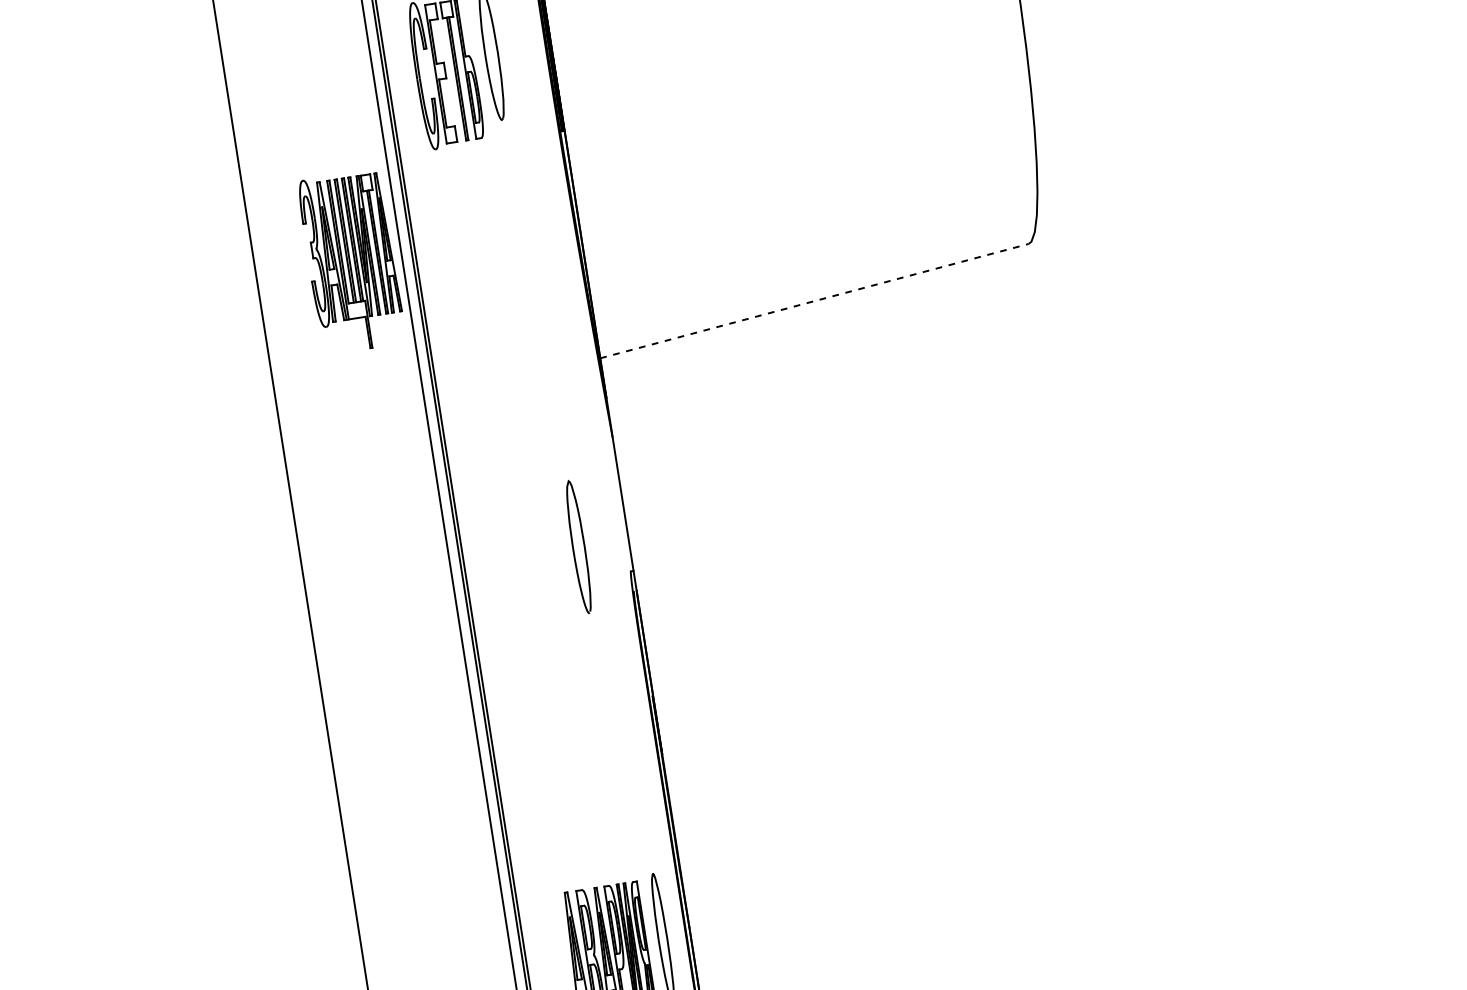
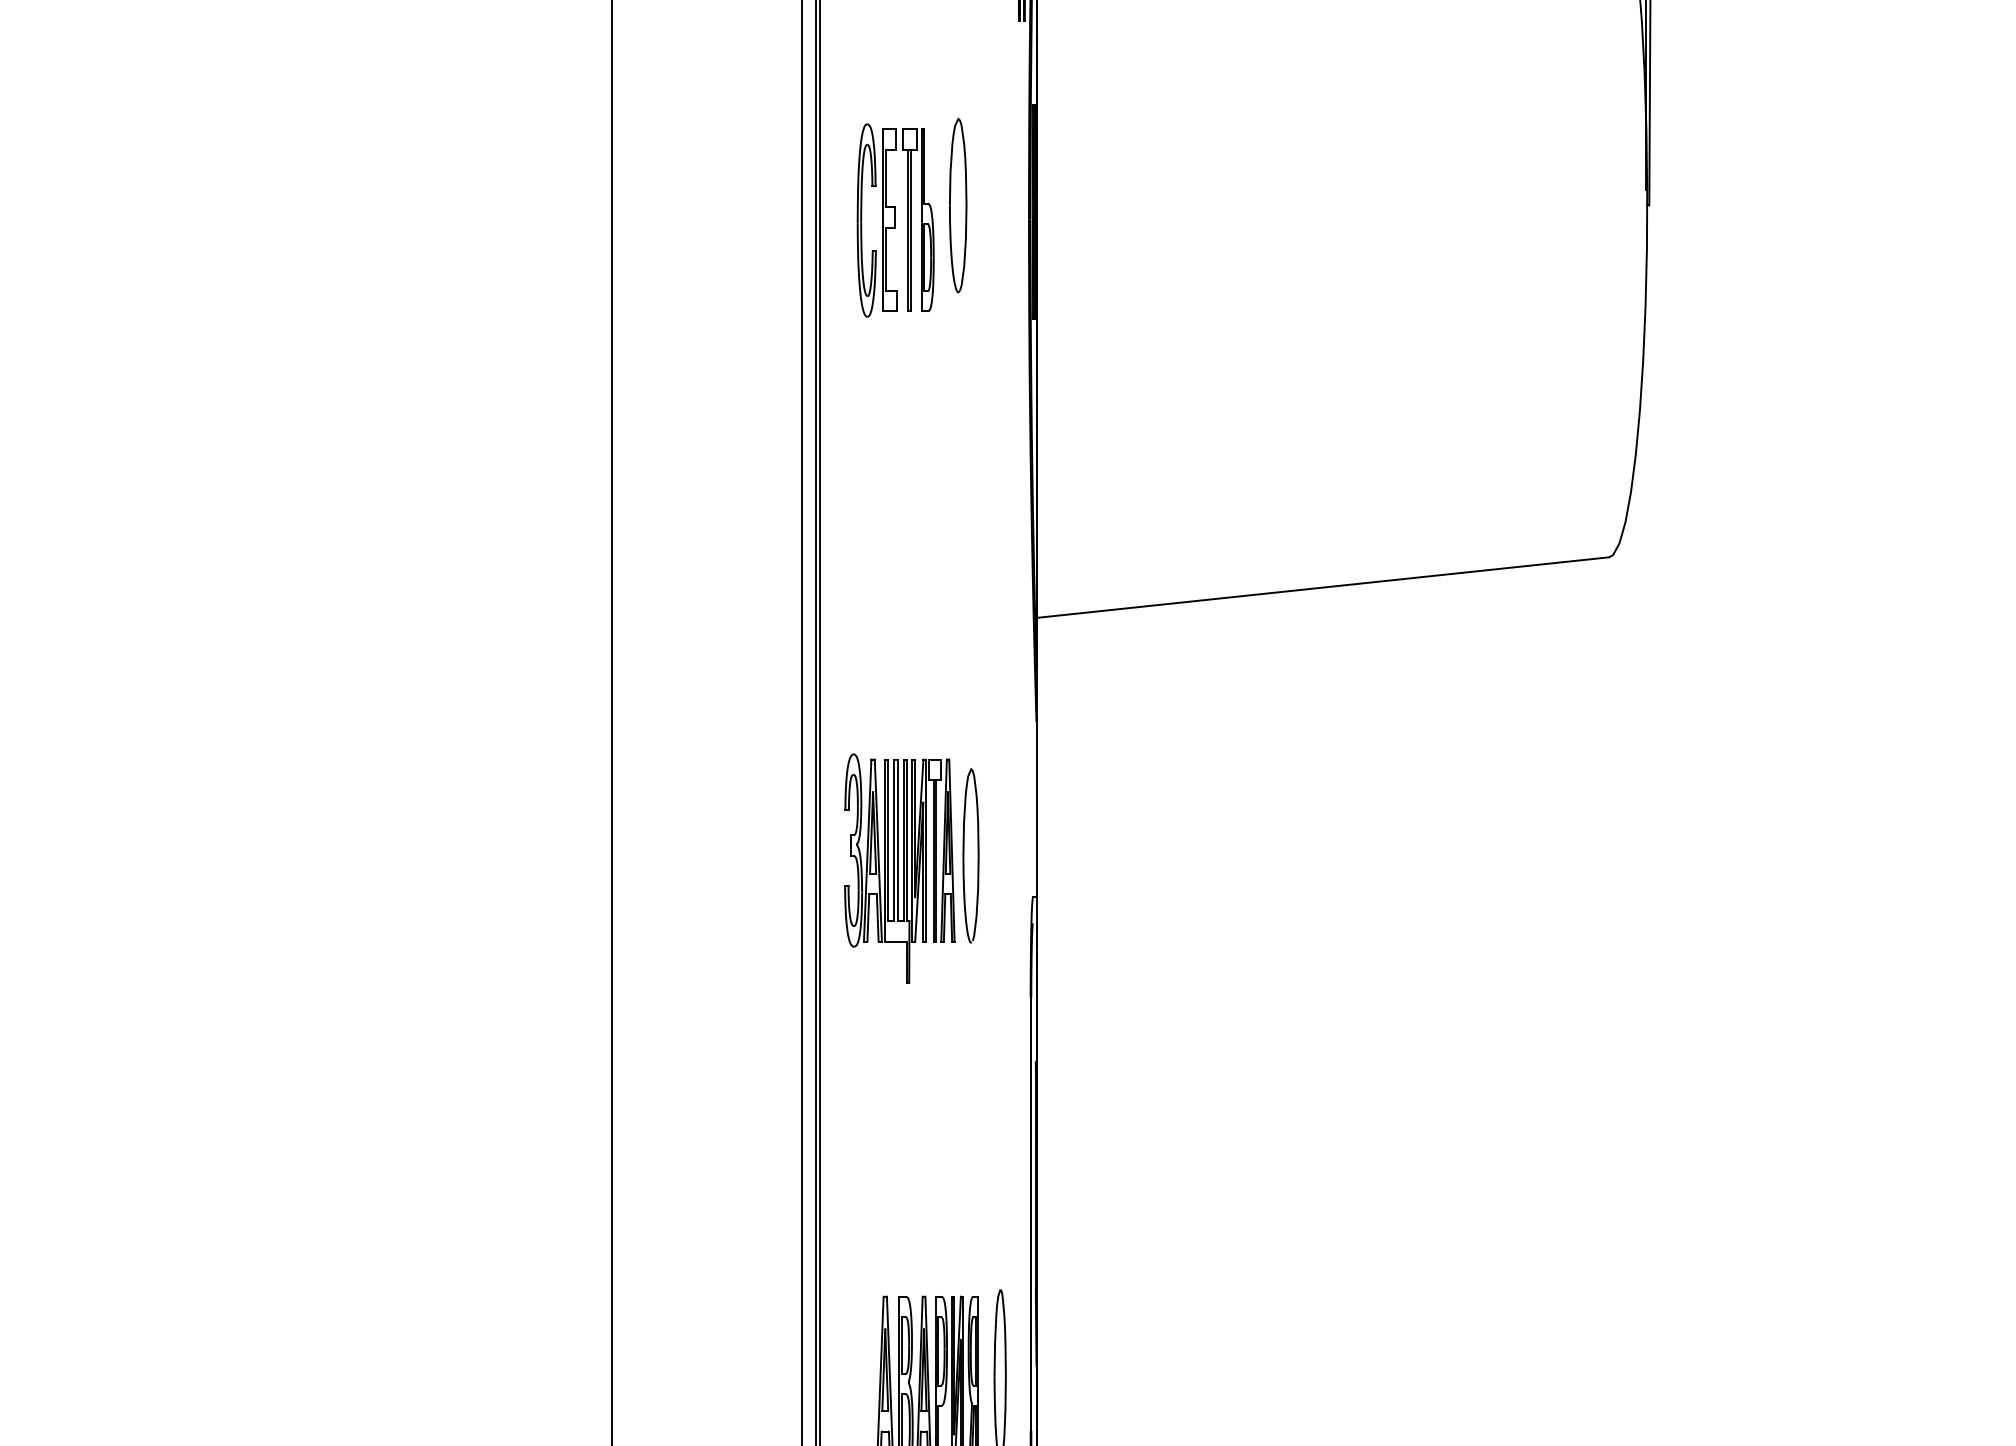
part: (351, 262) -> (899, 868), moved
line: (814, 301) -> (1322, 587), dashed -> solid

